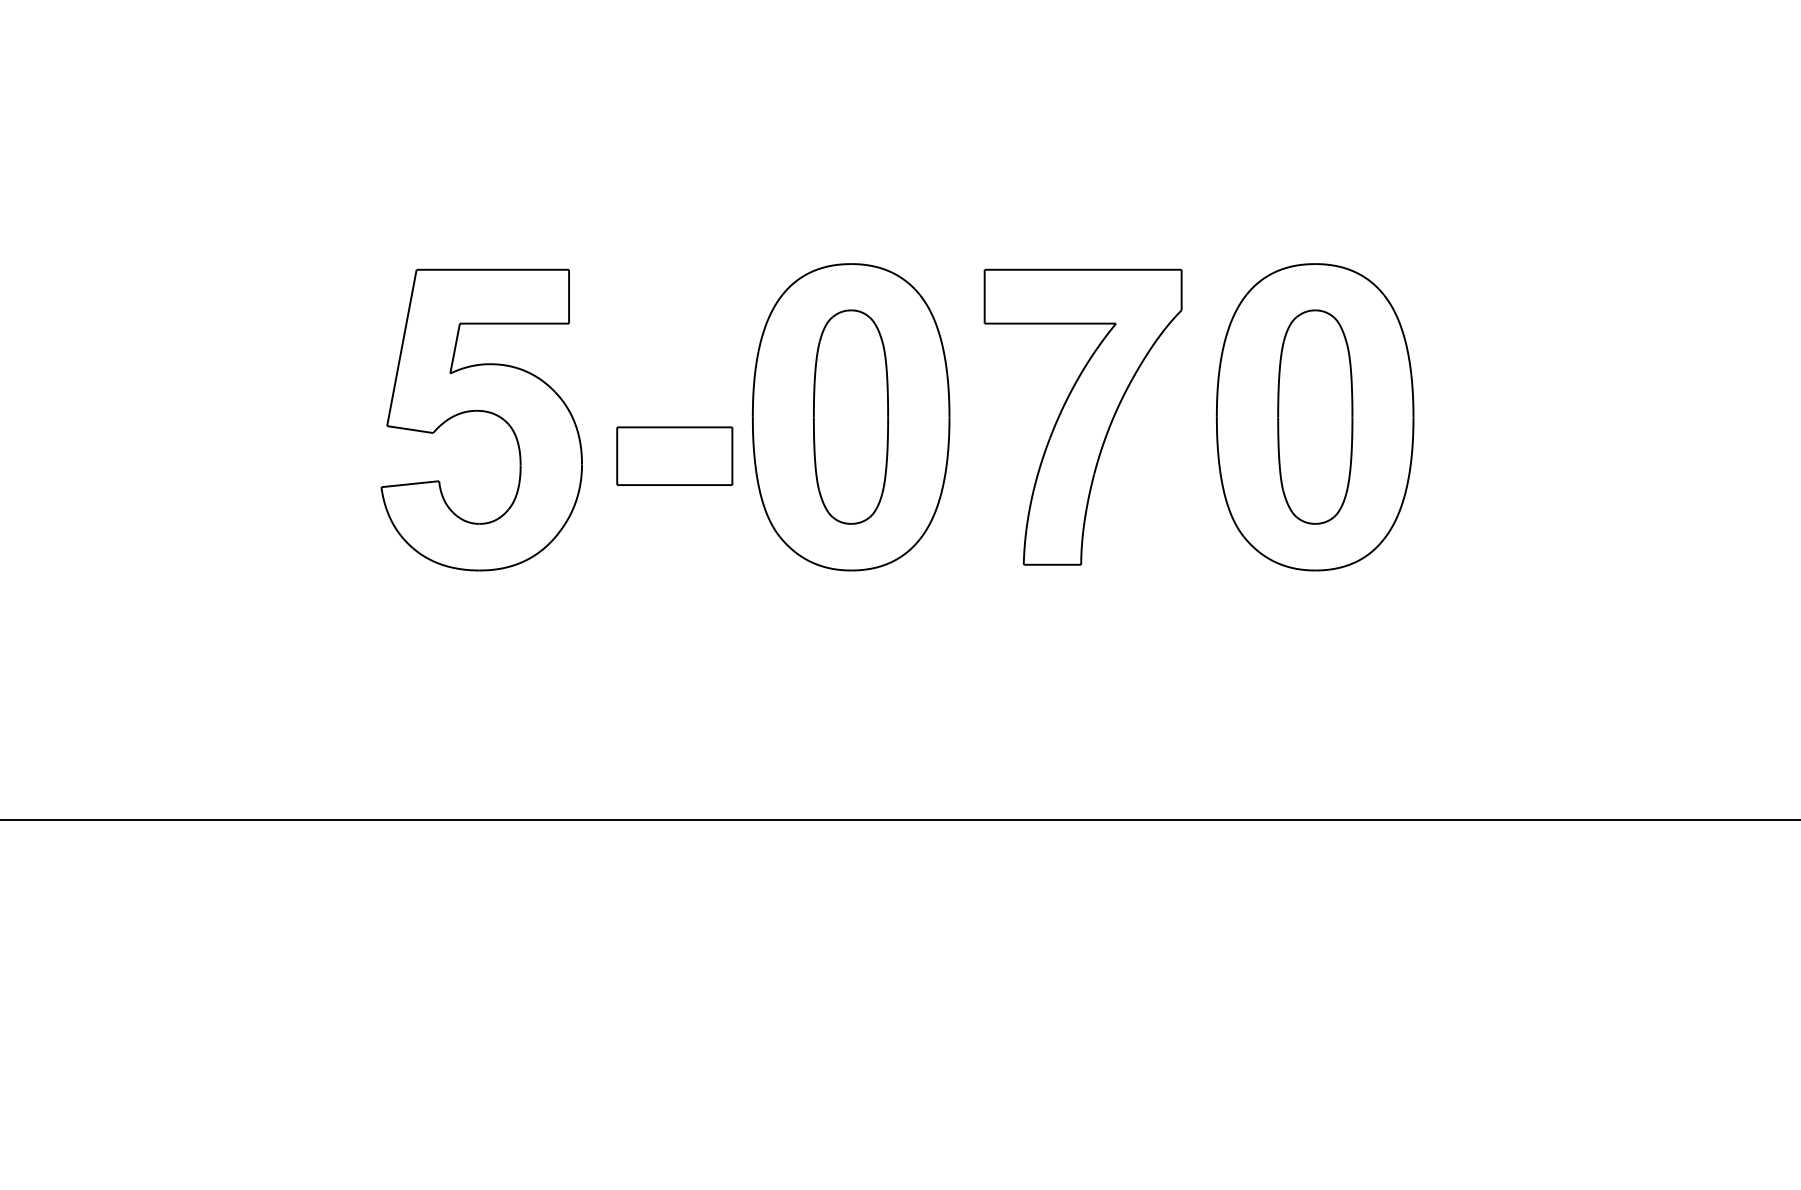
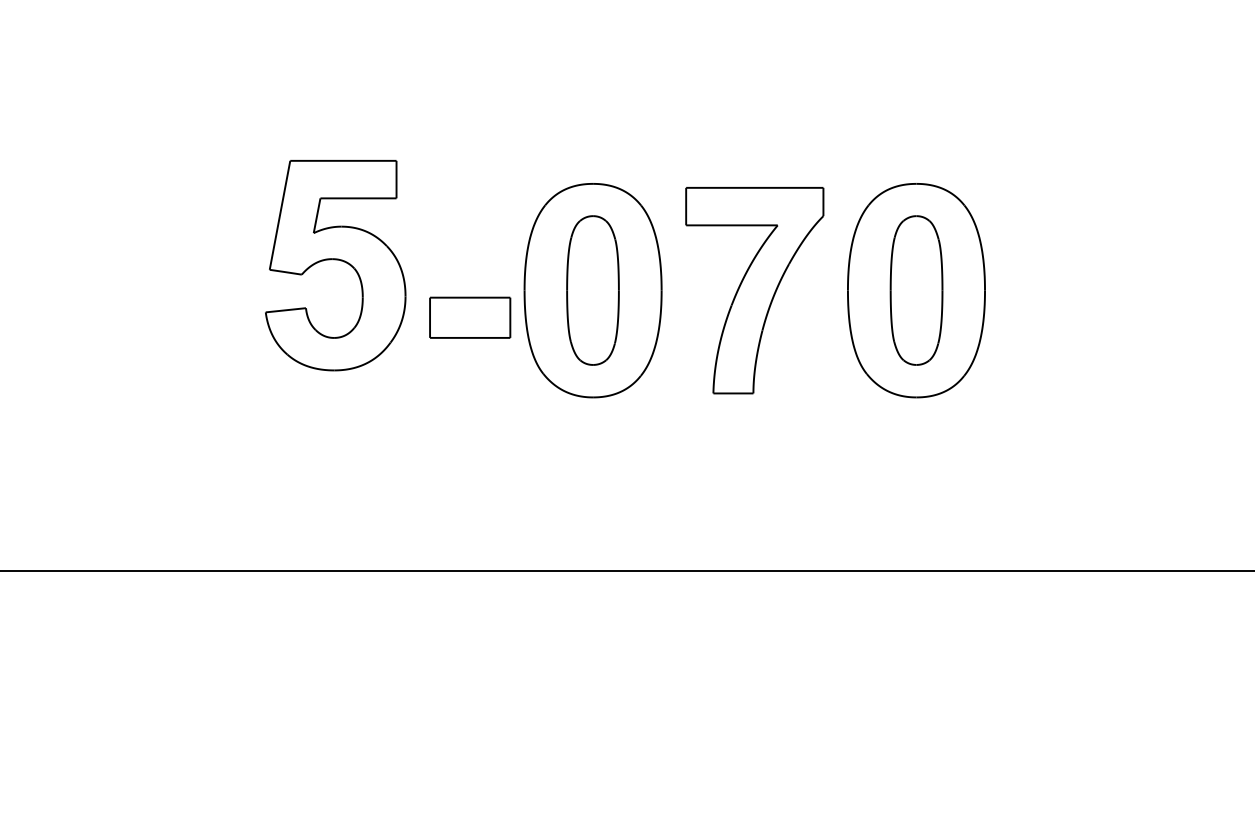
part: (481, 419) -> (335, 265), moved

